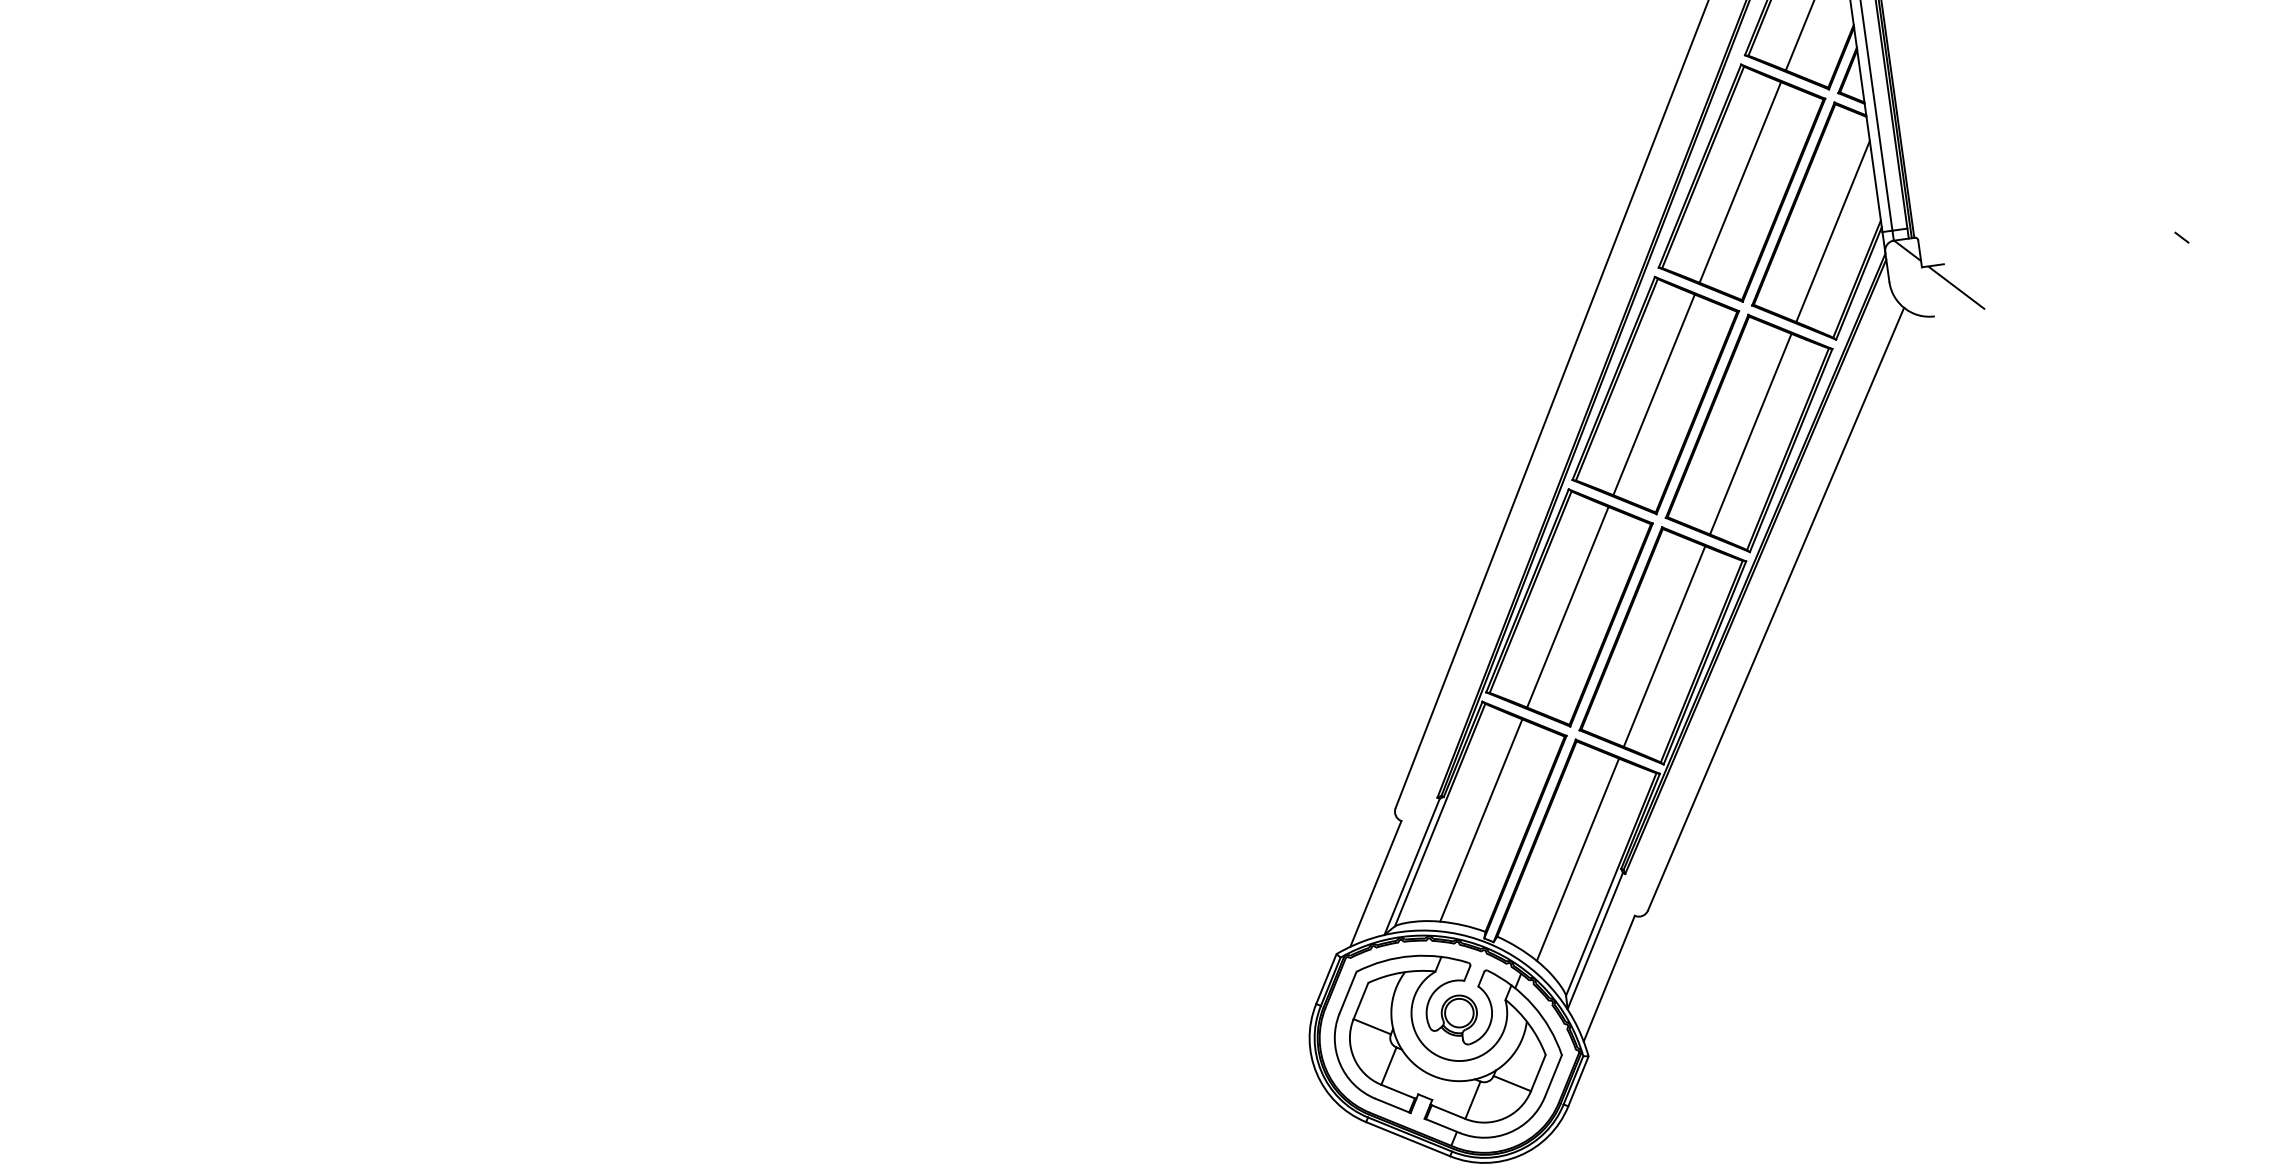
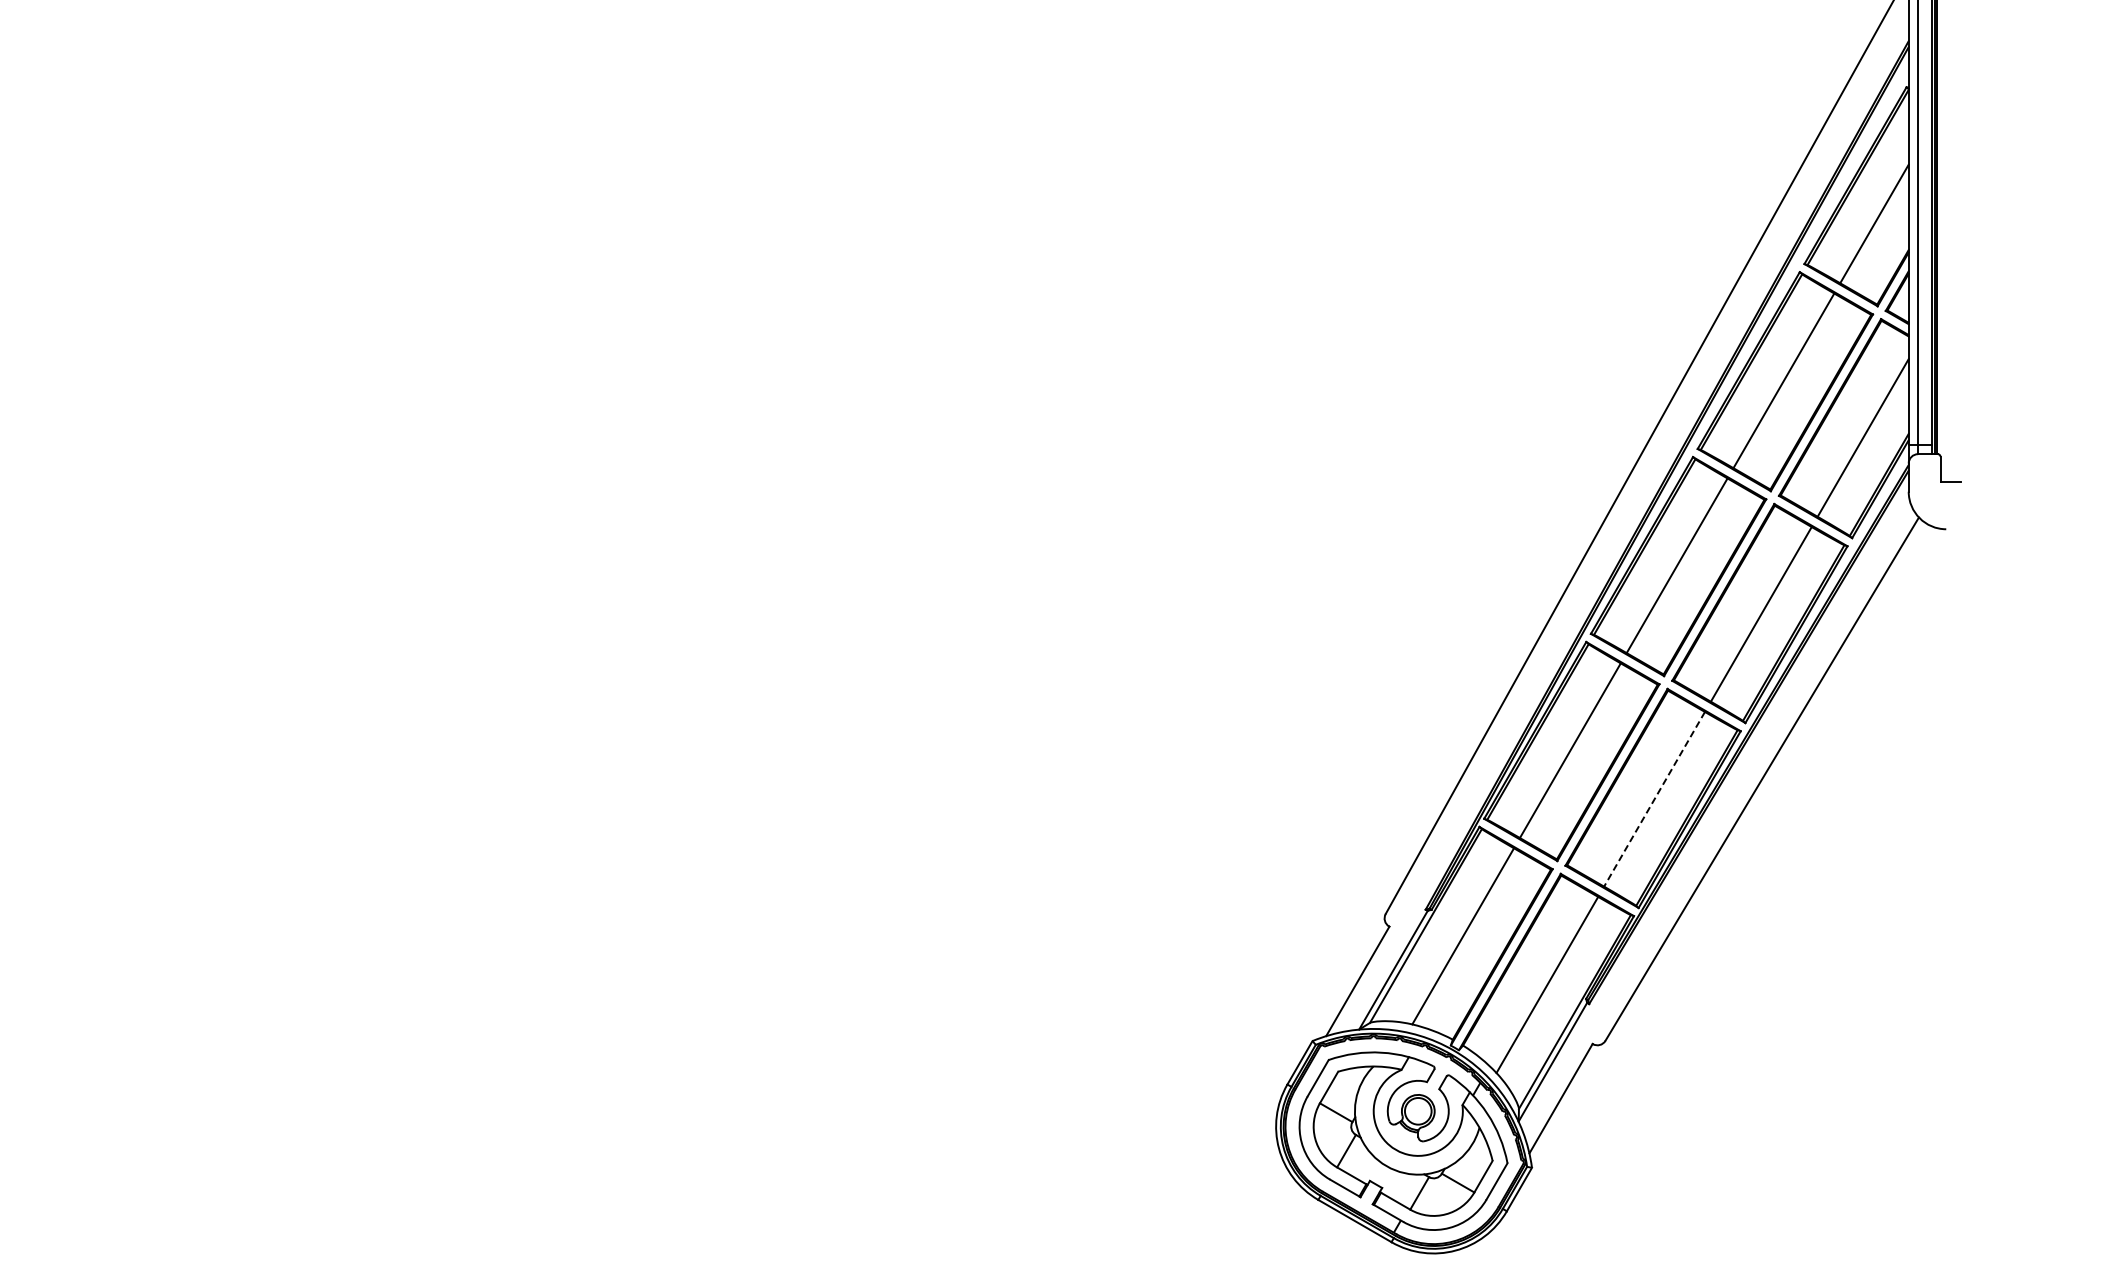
hatch: (1939, 274) -> (1955, 491), removed
line: (1664, 646) -> (1654, 799), solid -> dashed

